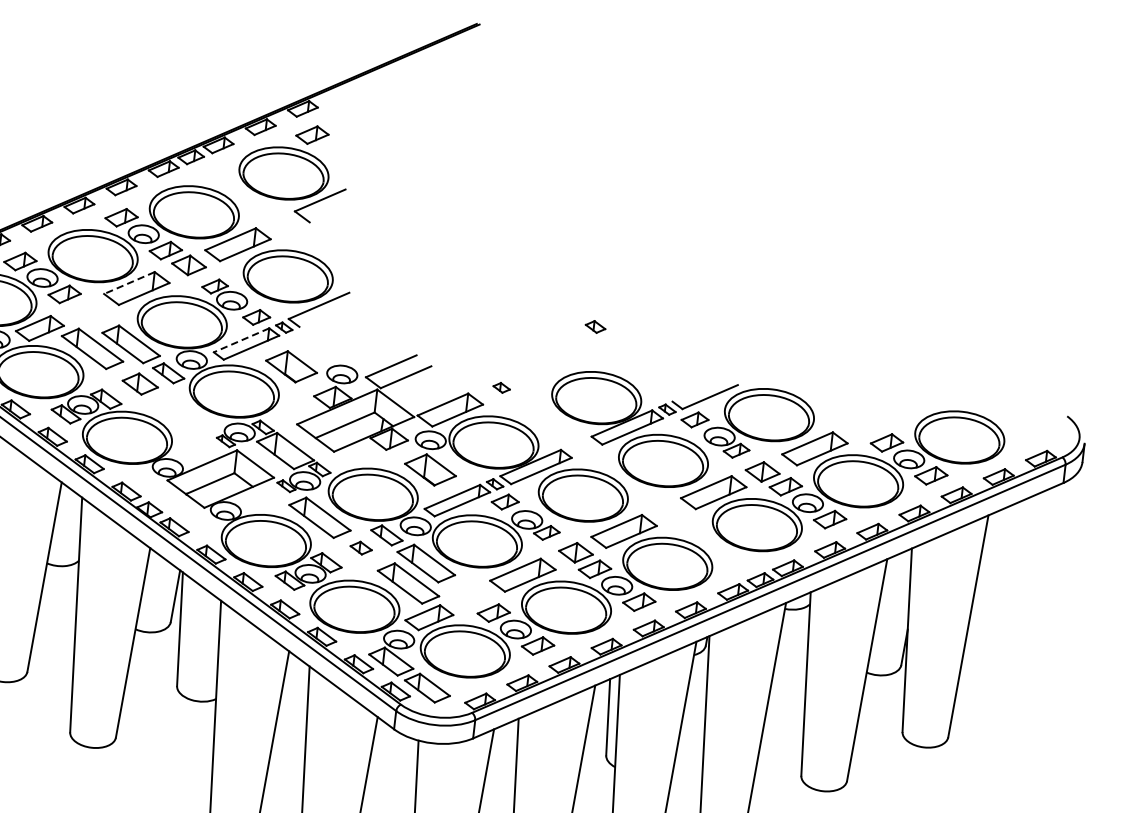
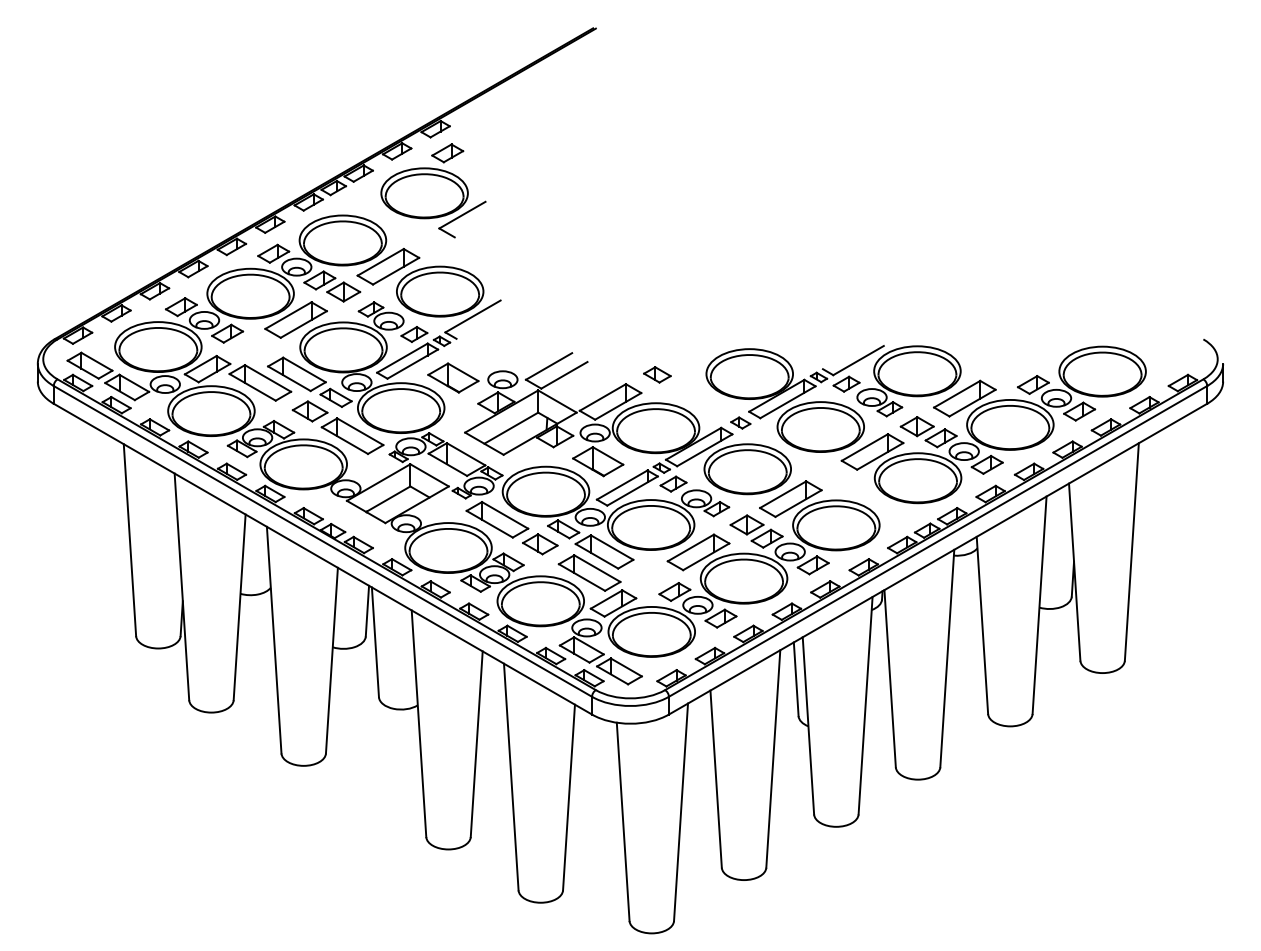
line: (129, 282) -> (288, 315), dashed -> solid
part: (595, 326) -> (740, 422), moved
line: (241, 340) -> (402, 358), dashed -> solid
part: (501, 387) -> (657, 374), size x1.67
part: (181, 413) -> (352, 435), added
part: (361, 548) -> (540, 544), size x1.67

